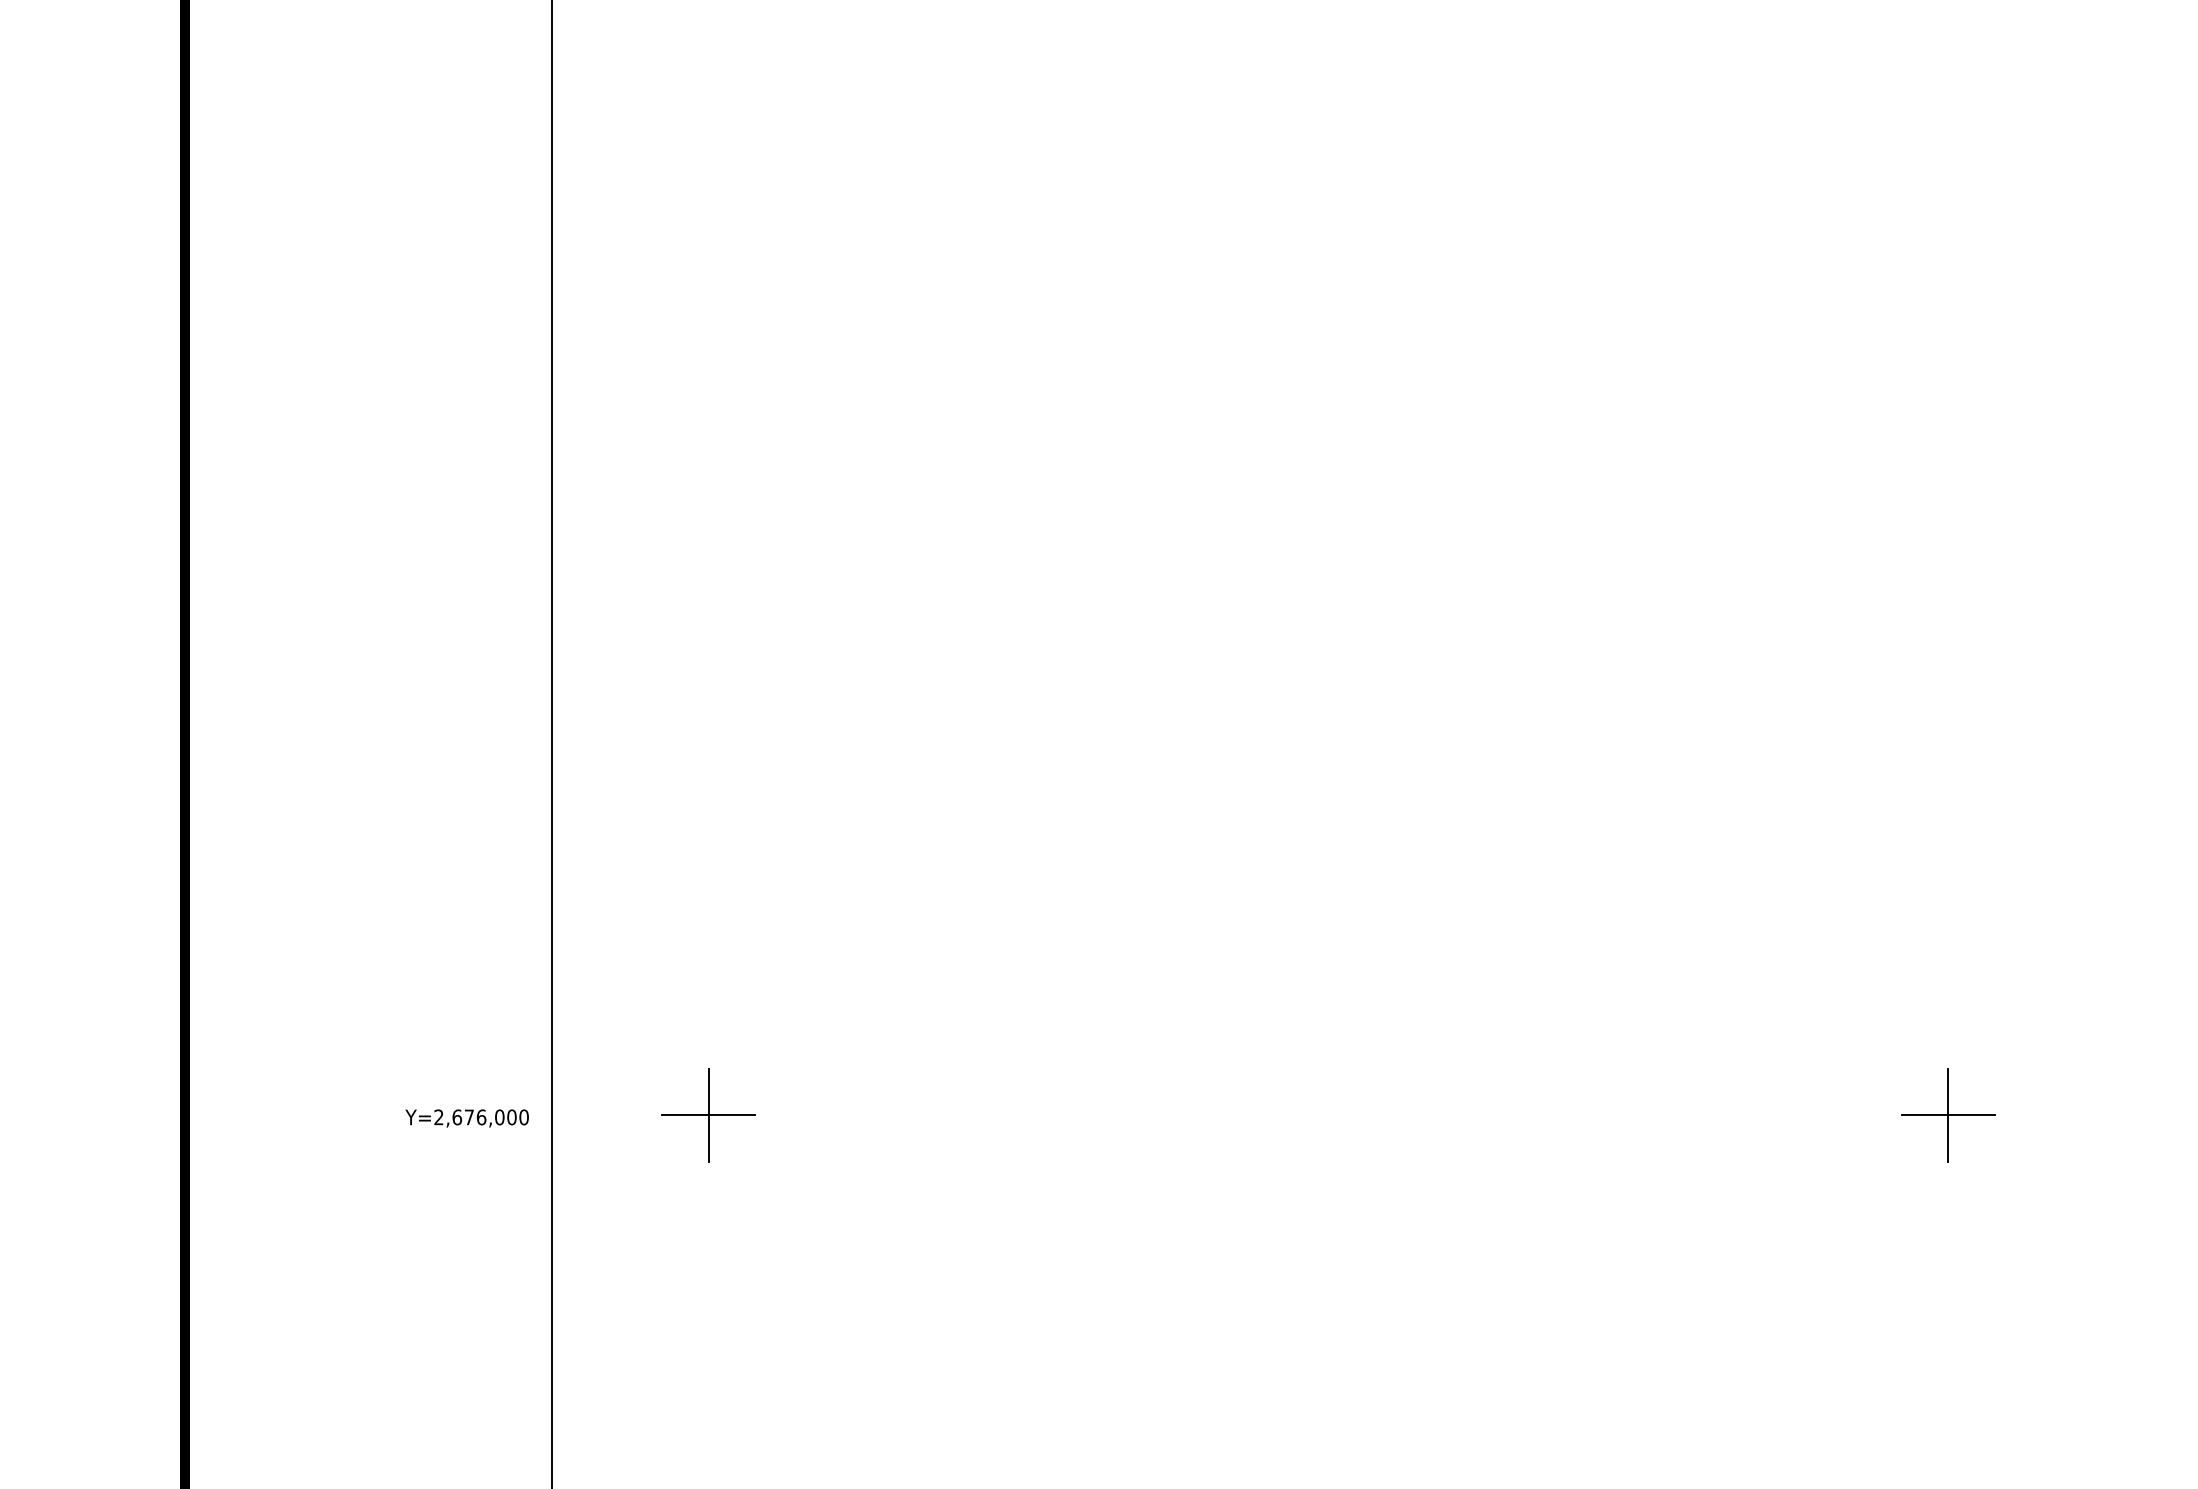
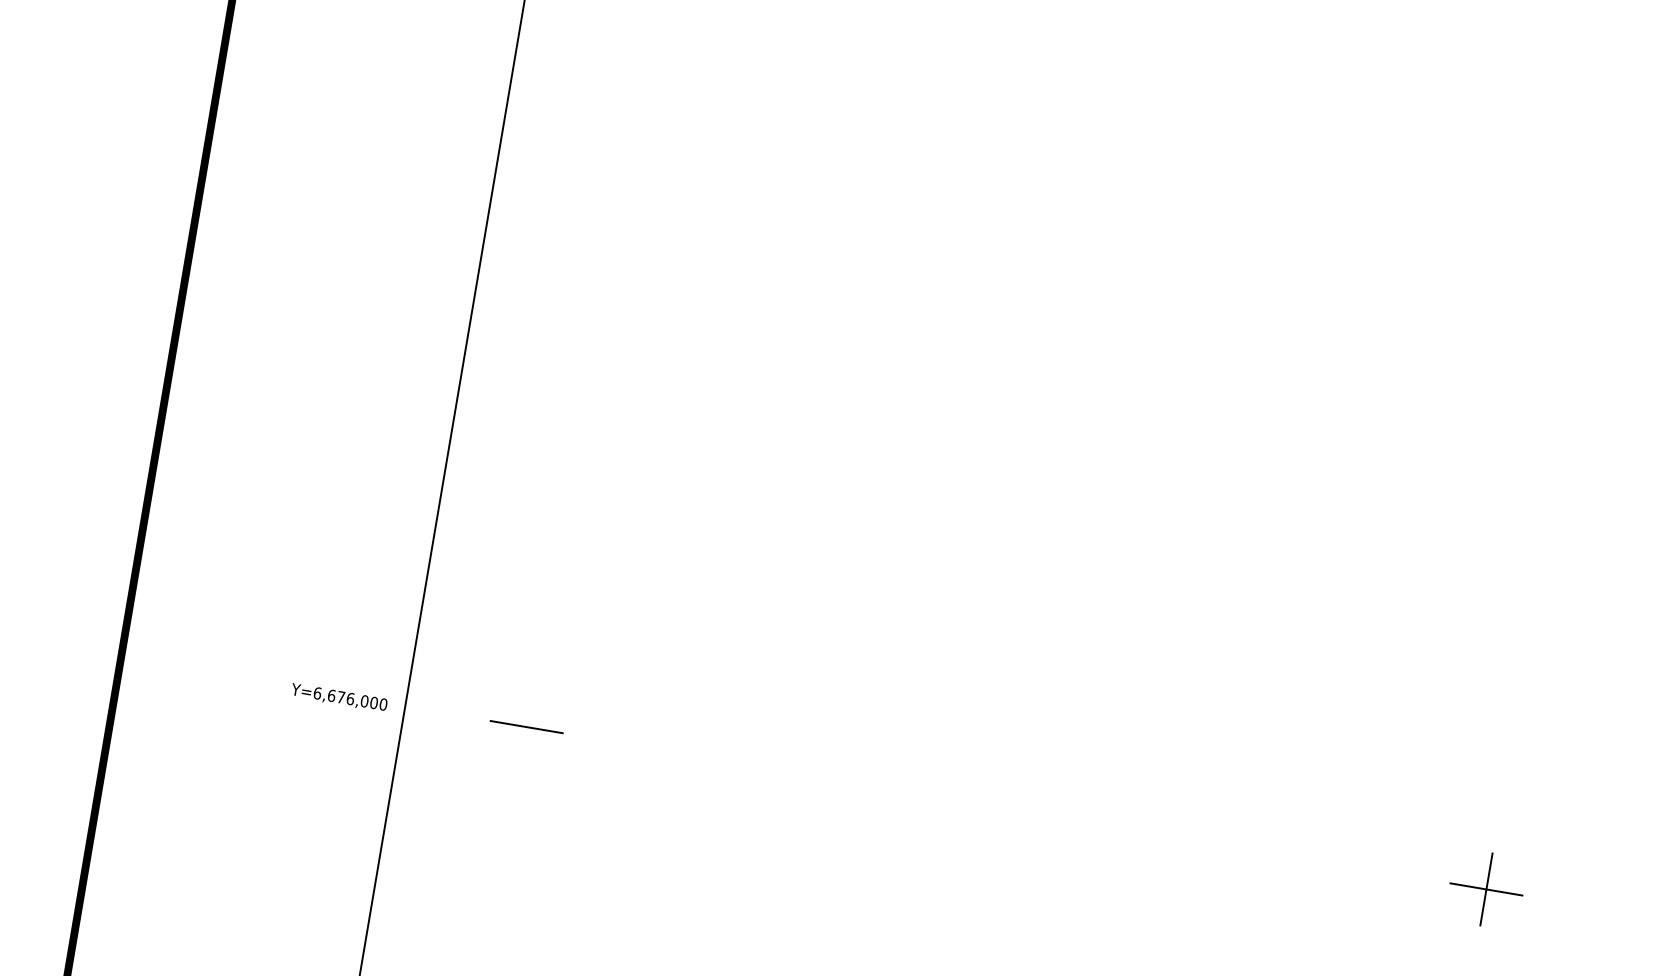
line: (708, 1114) -> (526, 726), removed
text: (438, 1117) -> (317, 693), Y=2,676,000 -> Y=6,676,000

